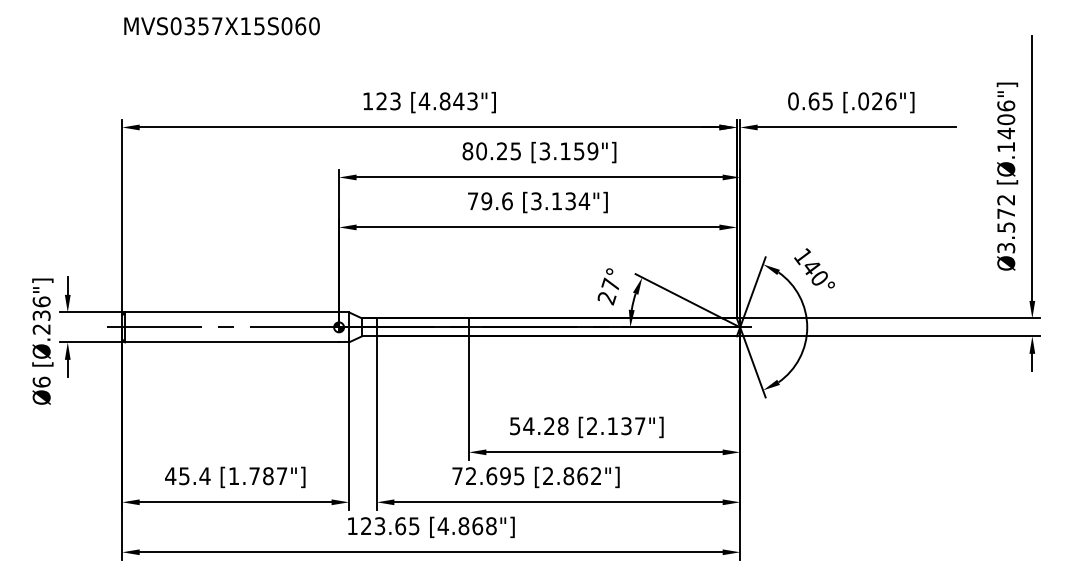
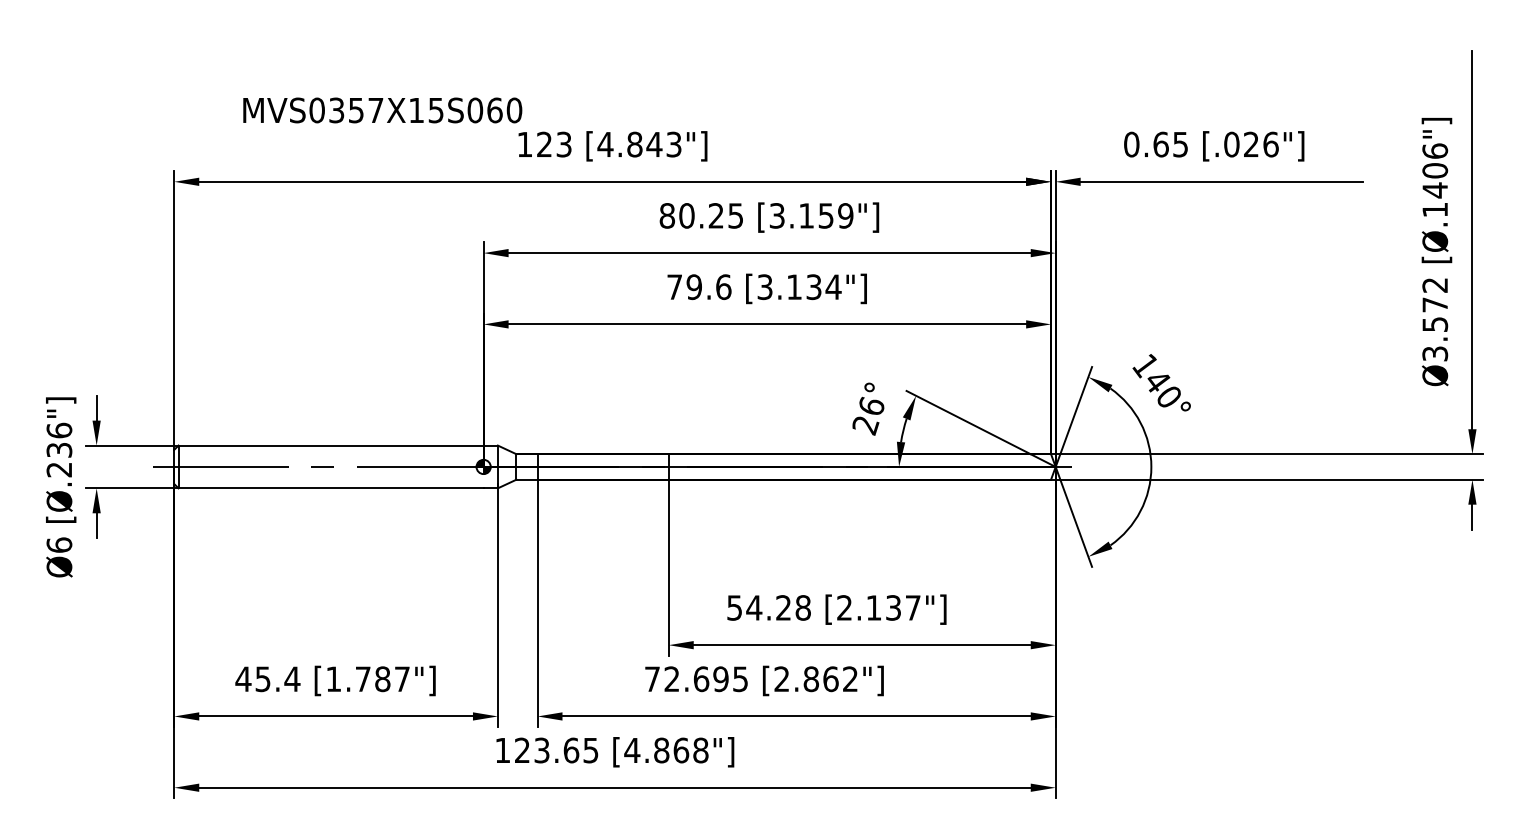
text: (221, 26) -> (382, 110), moved
text: (610, 284) -> (870, 405), 27° -> 26°

